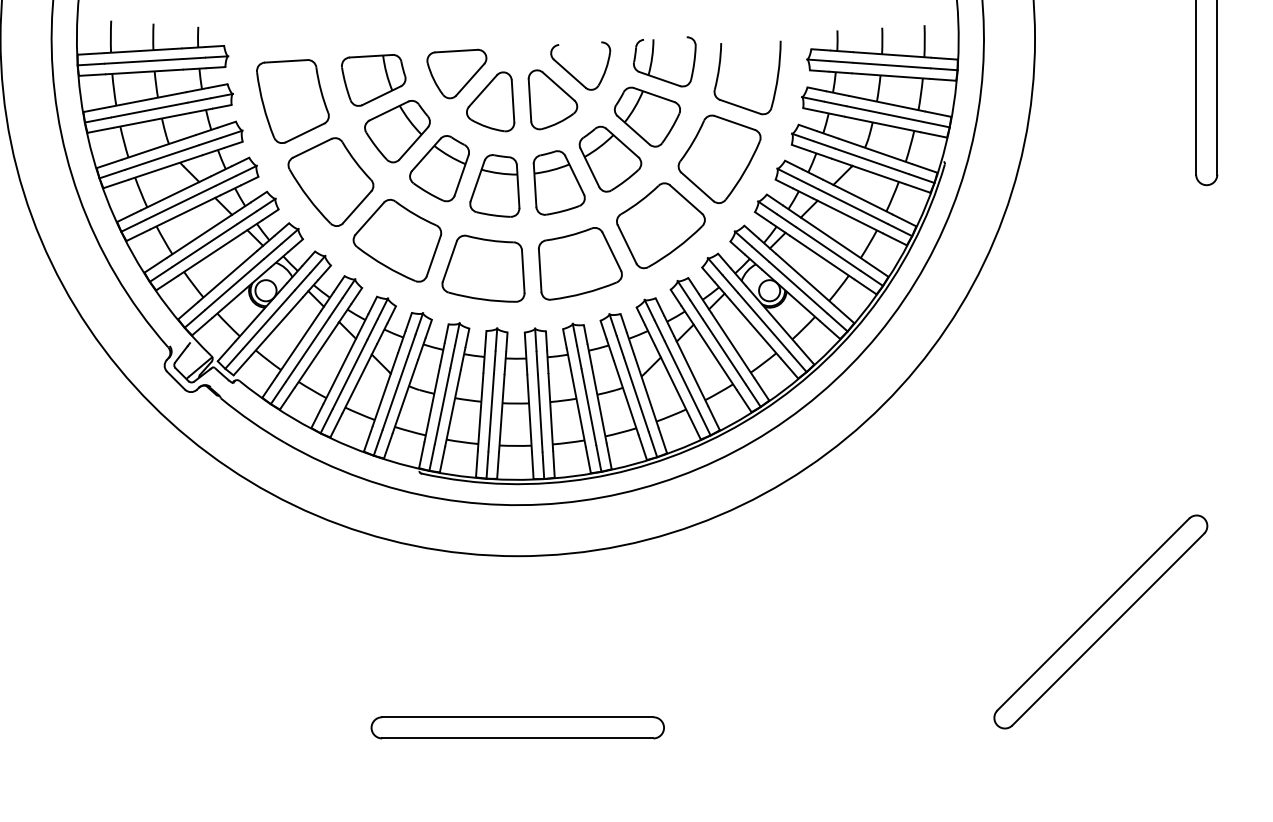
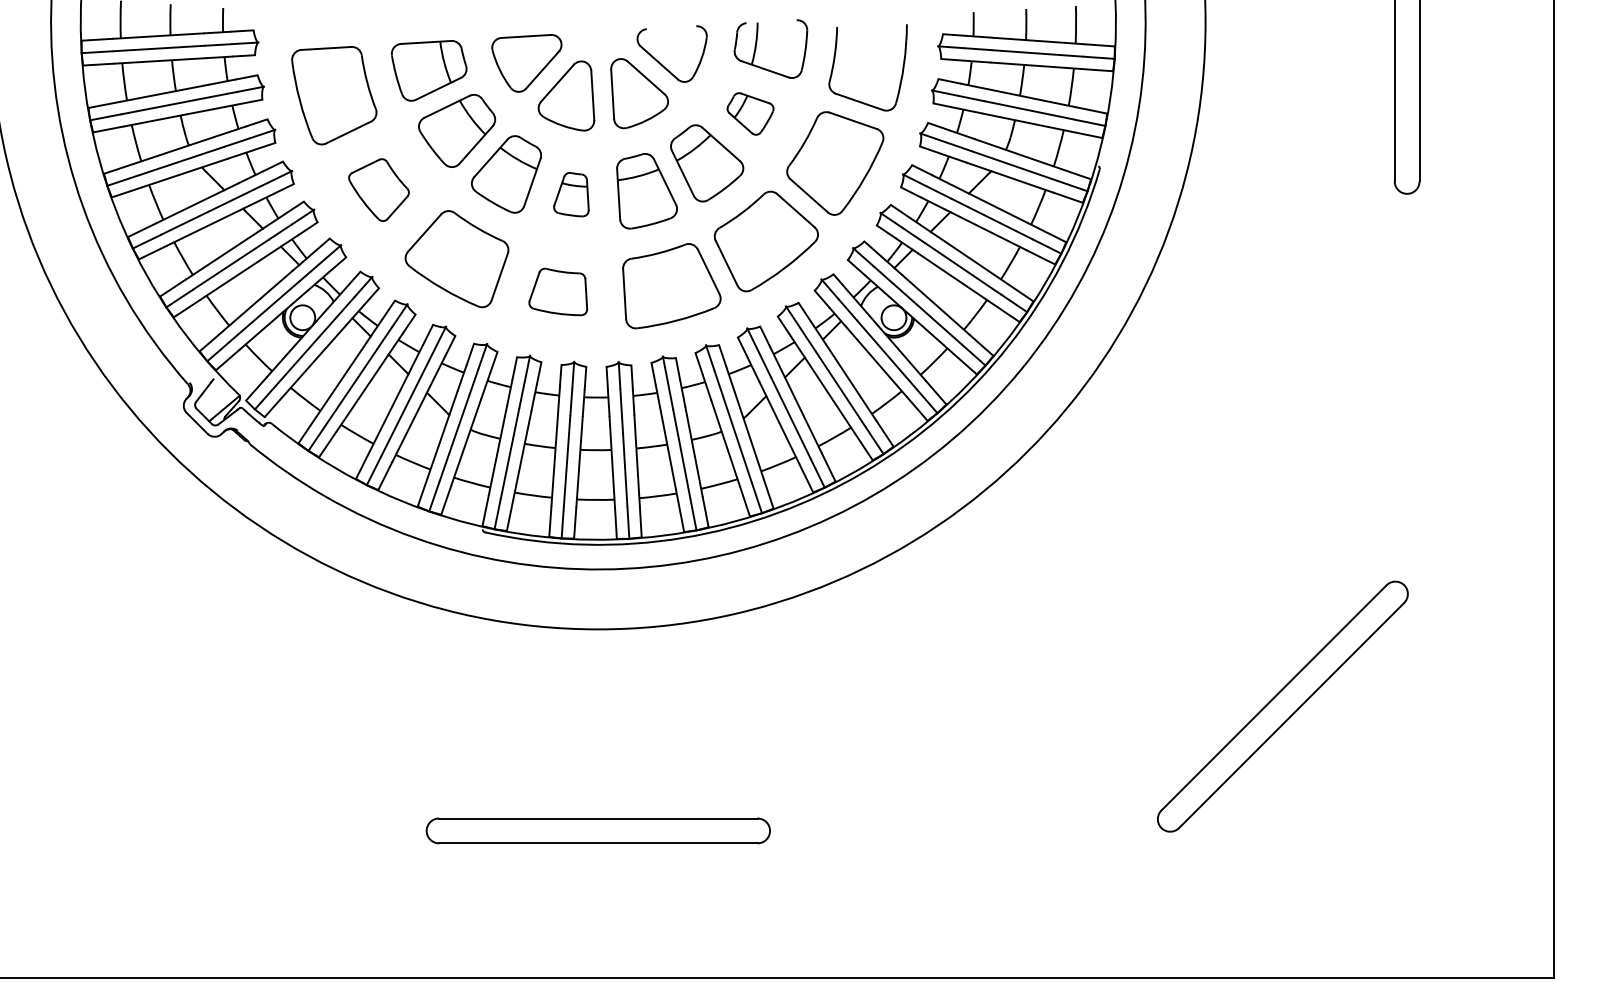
part: (647, 116) -> (750, 113), size x0.6
part: (330, 181) -> (378, 189), size x0.6
part: (494, 185) -> (571, 194), size x0.6
part: (483, 268) -> (558, 291), size x0.6

